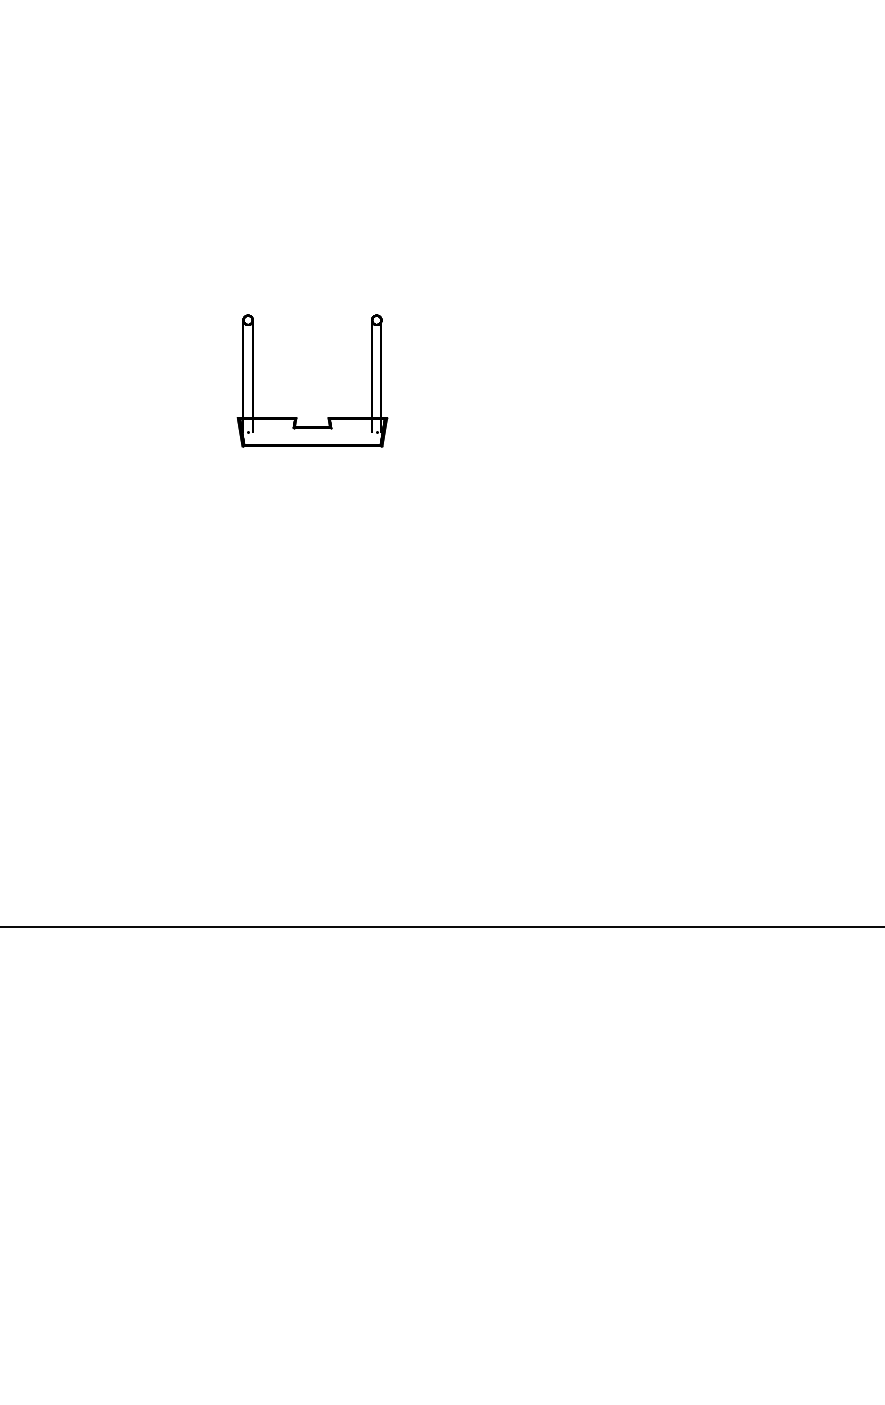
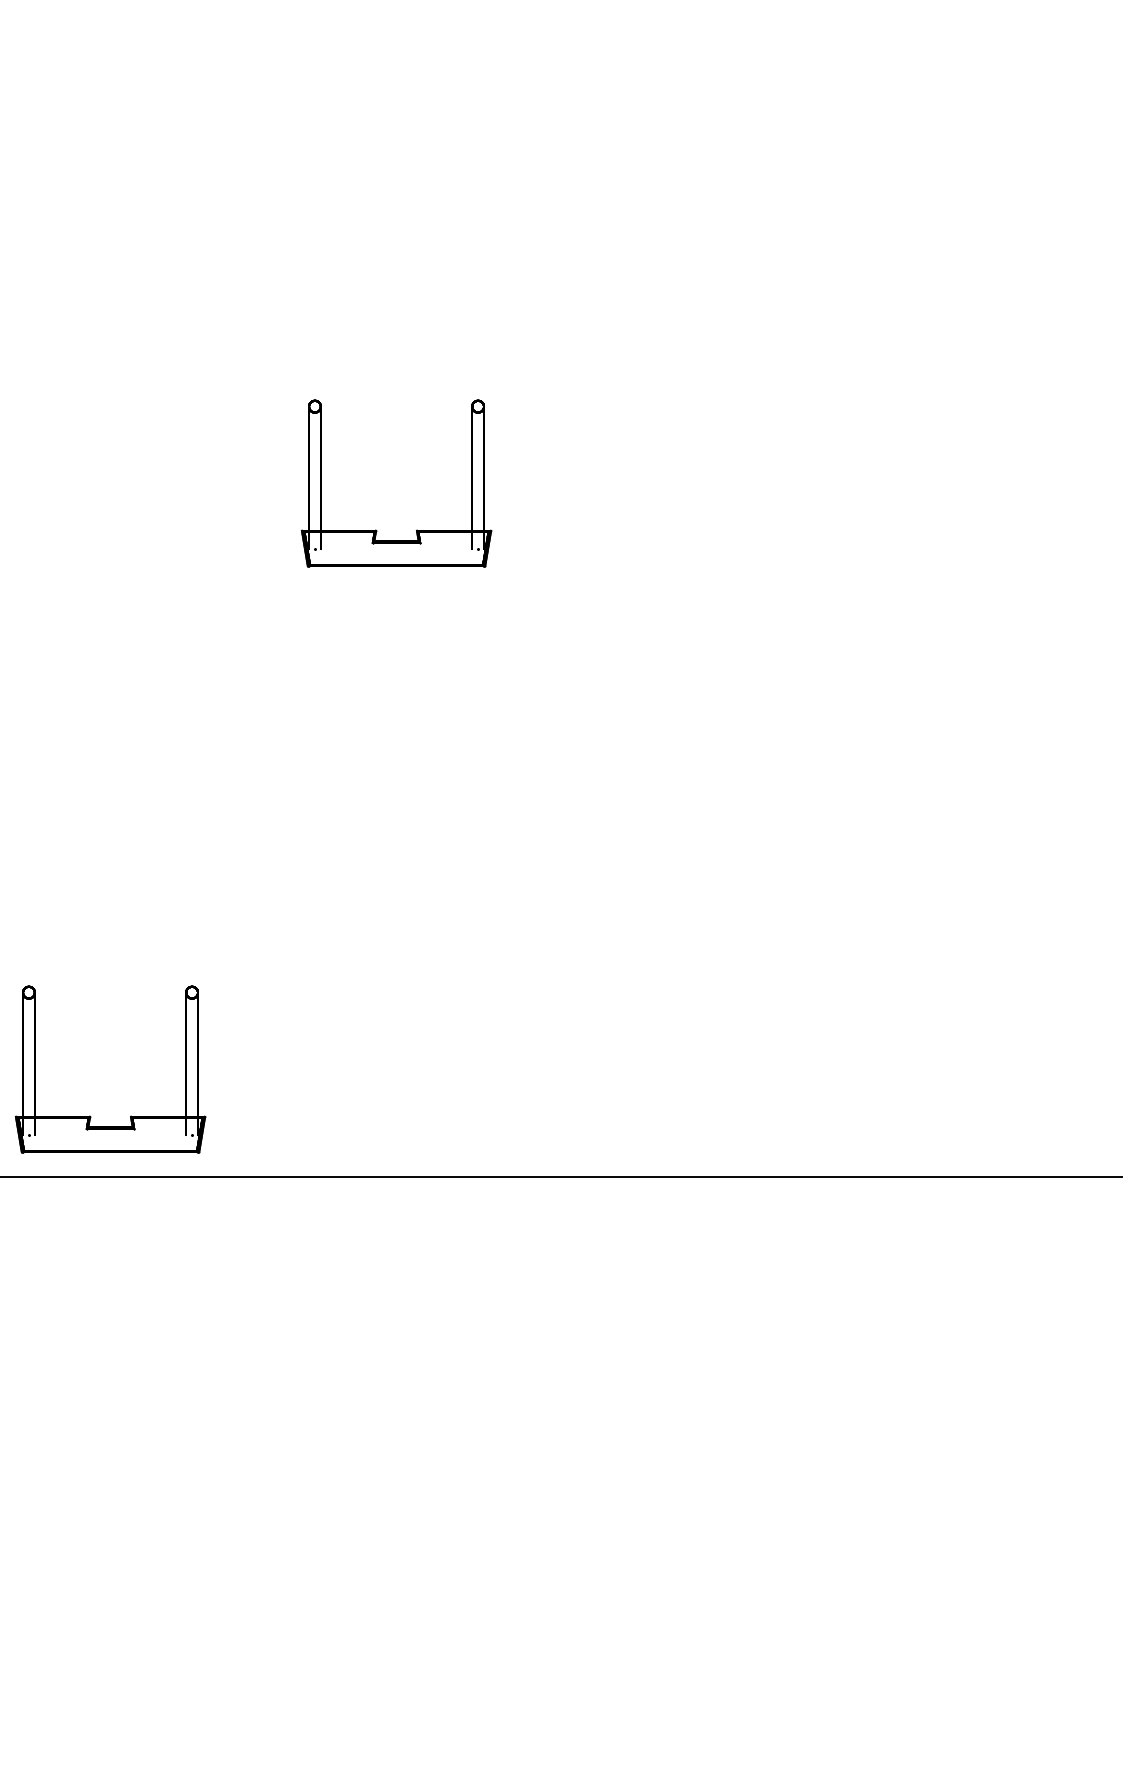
part: (71, 879) -> (90, 1115), added

